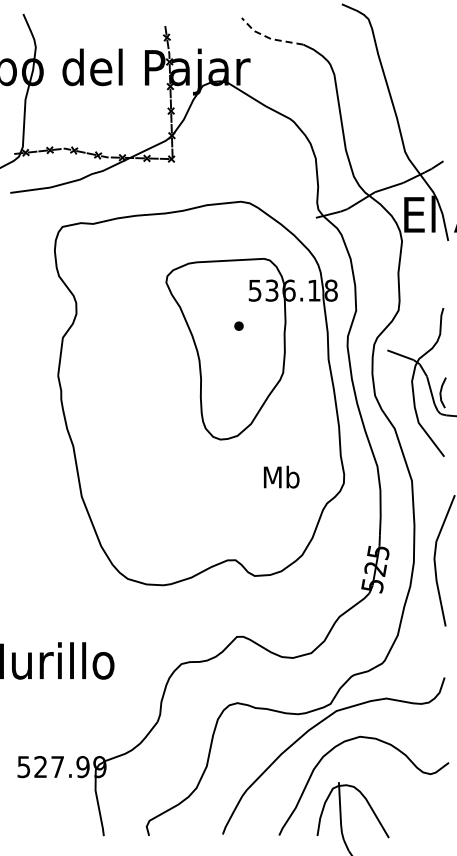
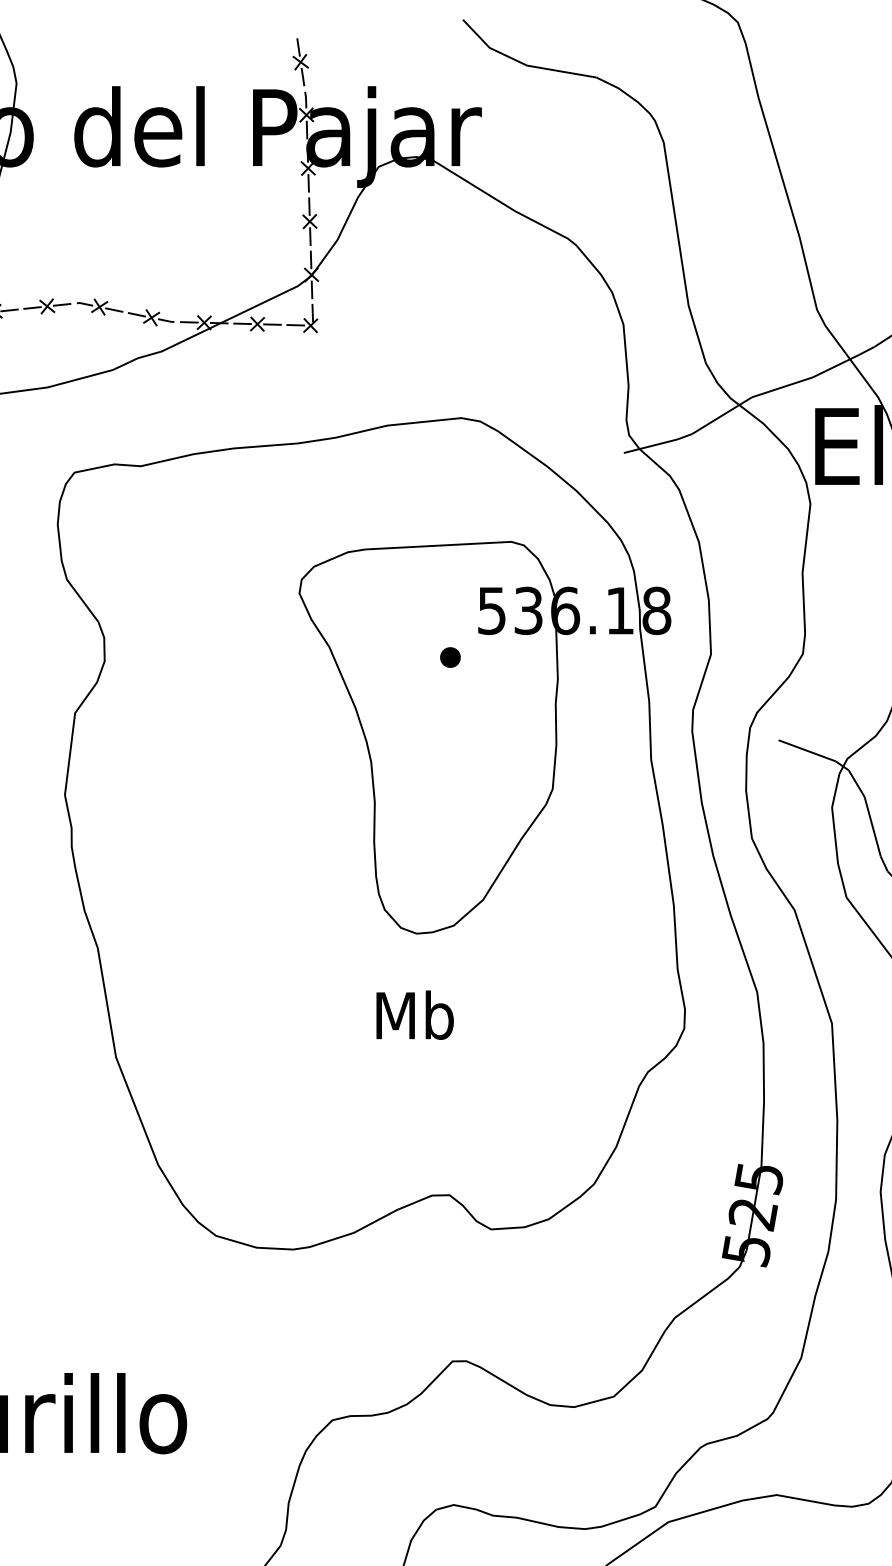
line: (268, 37) -> (520, 62), dashed -> solid
part: (238, 325) -> (449, 656), moved
text: (281, 476) -> (414, 1013), moved

